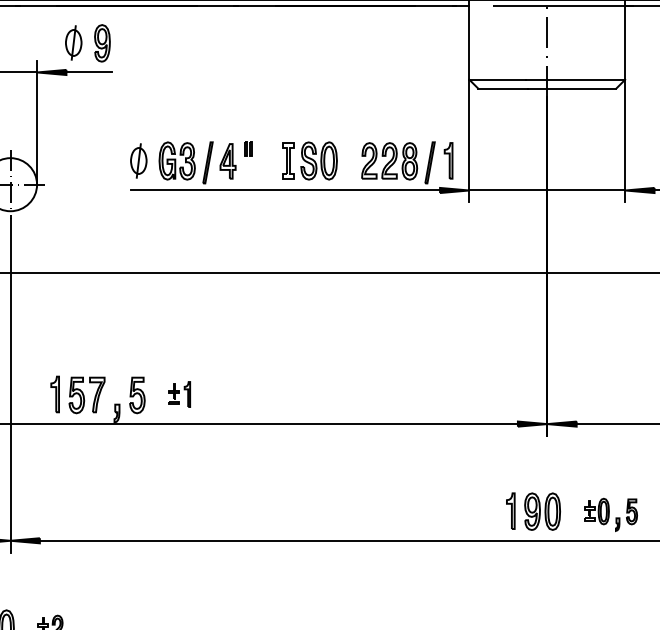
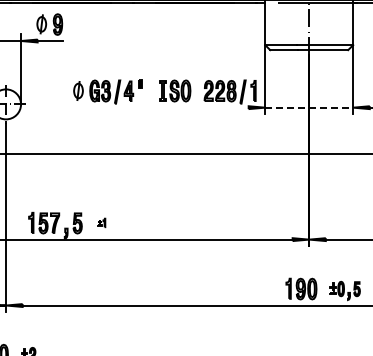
line: (285, 190) -> (161, 107), removed
line: (547, 190) -> (309, 107), solid -> dashed
part: (179, 393) -> (101, 222), size x0.6

